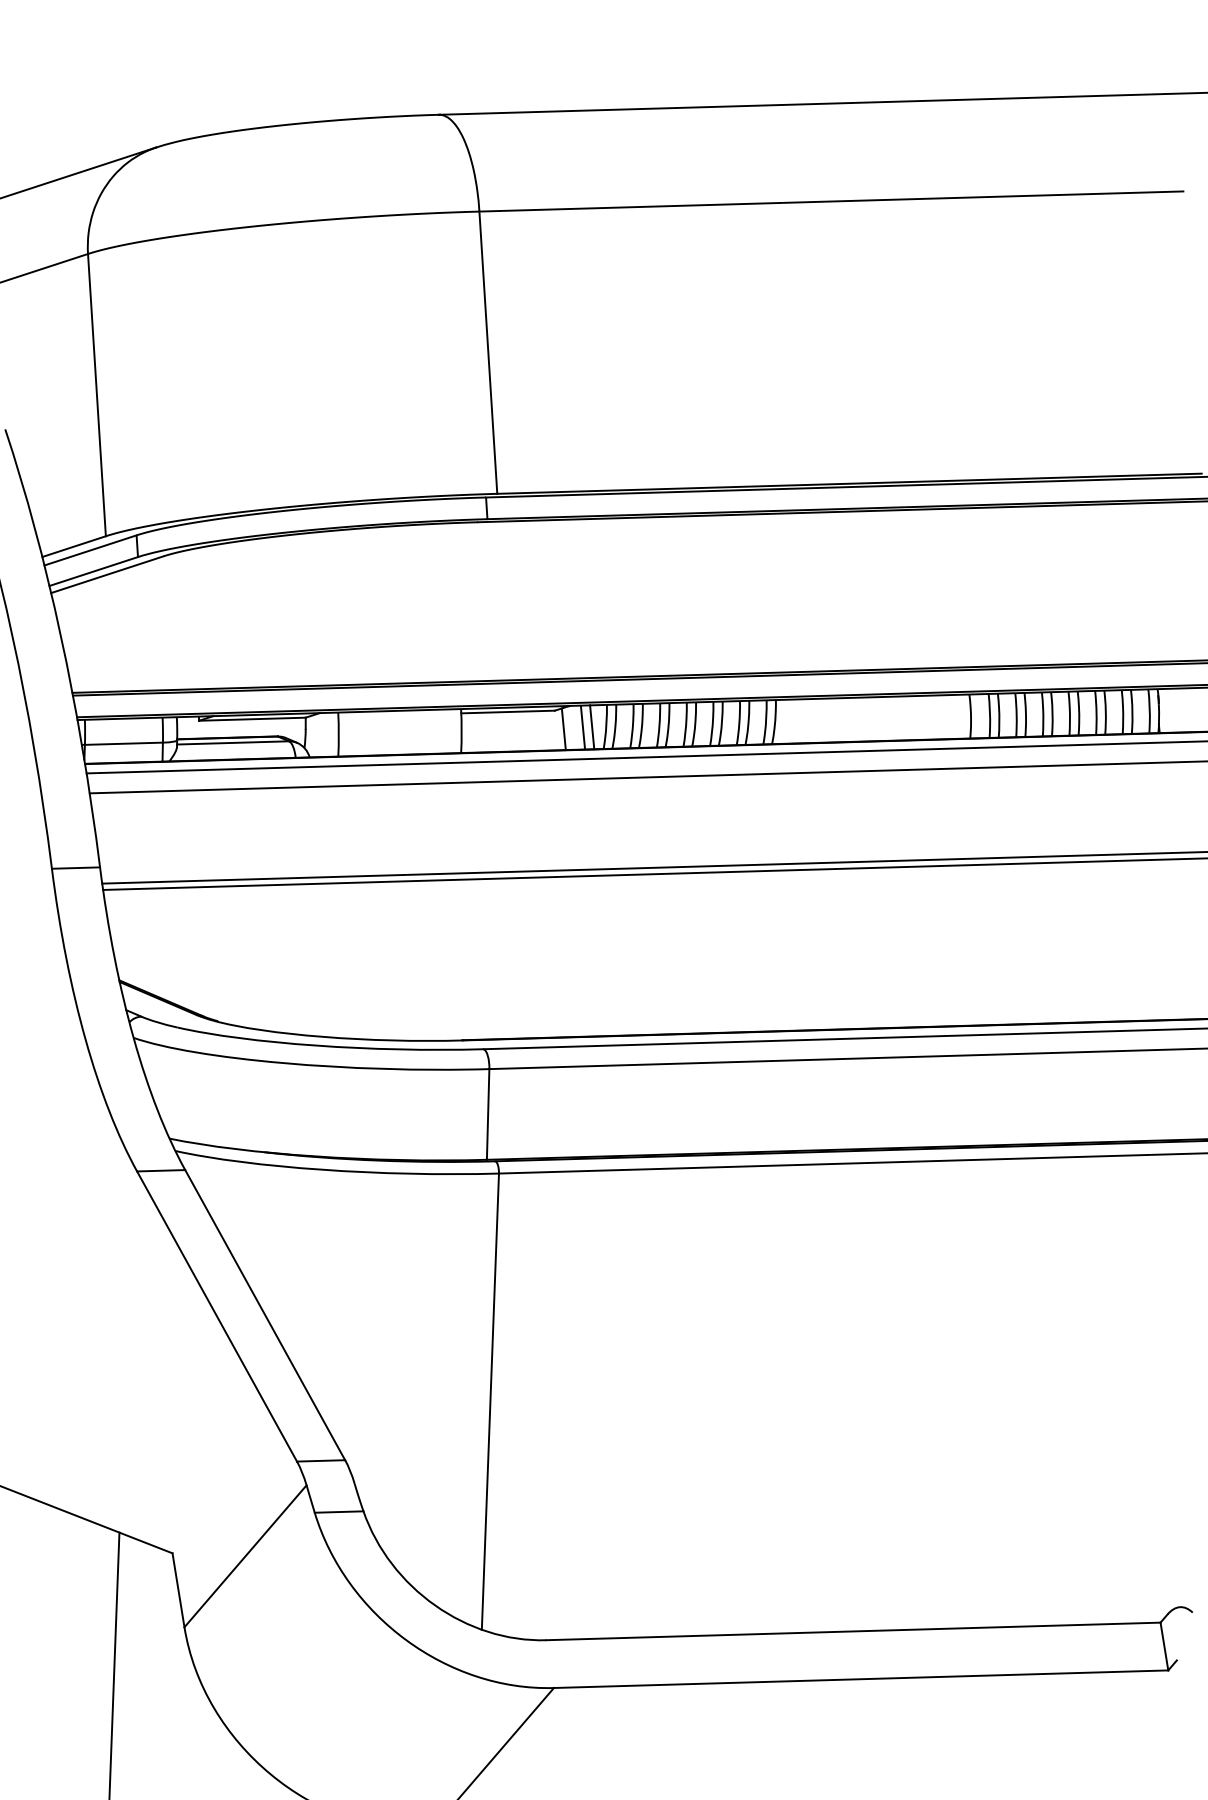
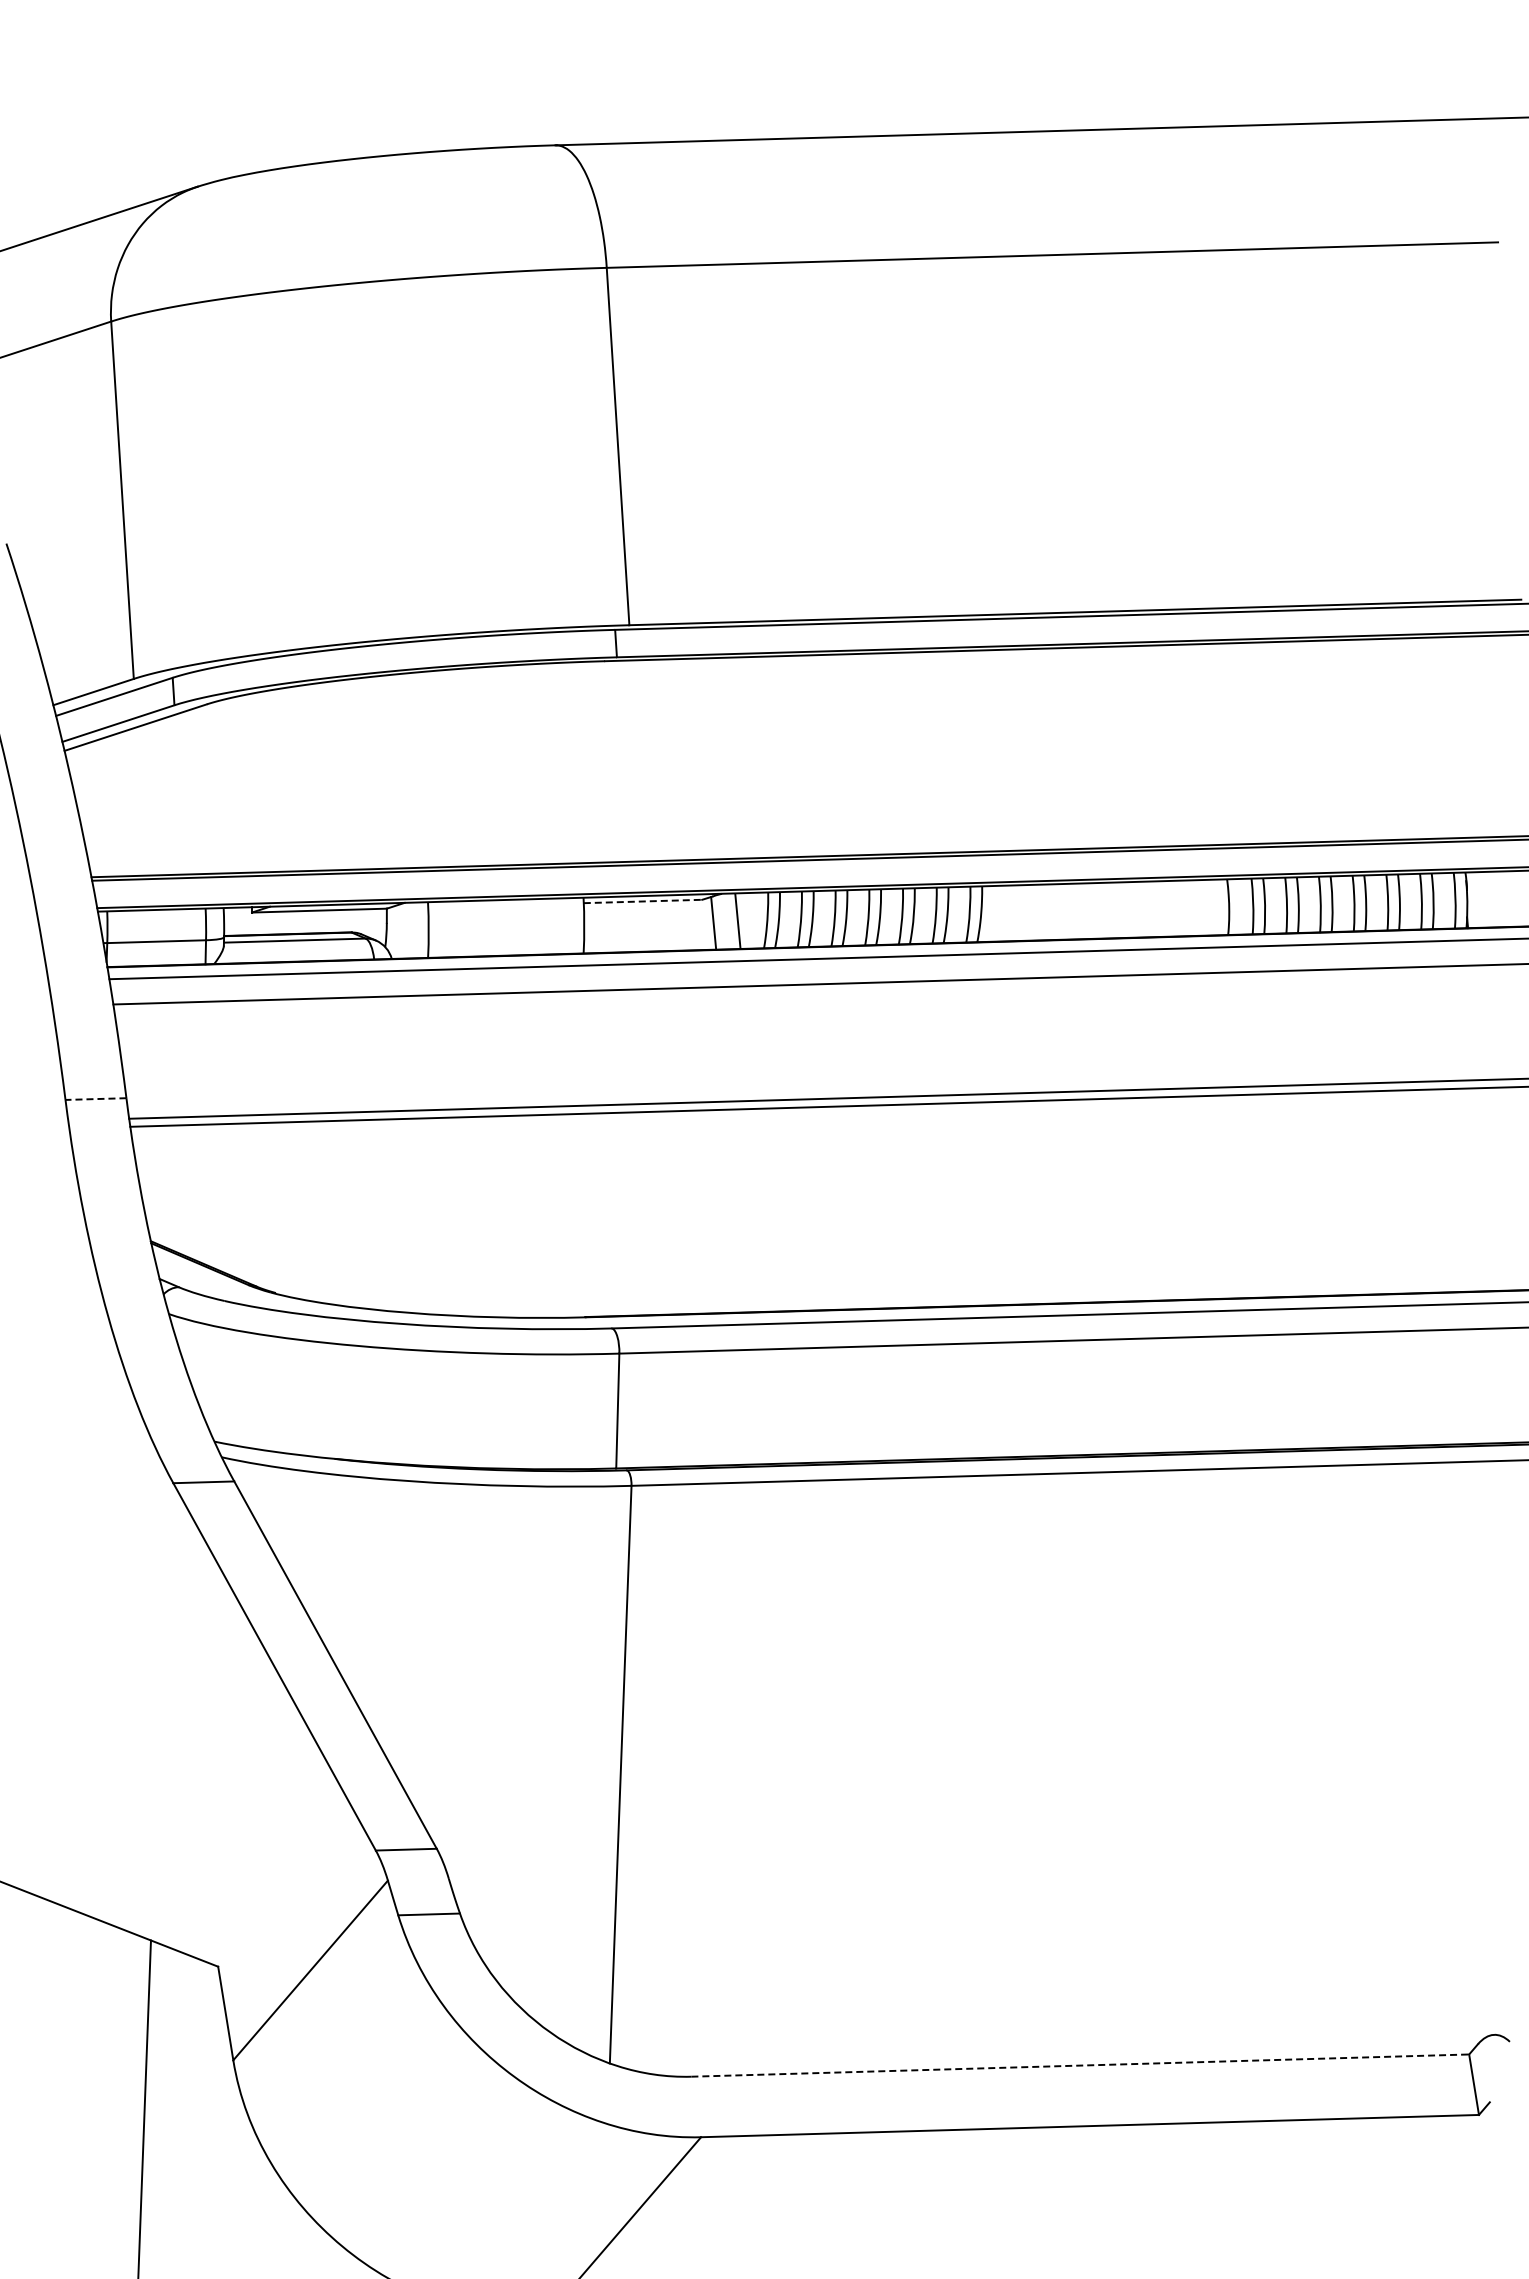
line: (508, 712) -> (643, 901), solid -> dashed
line: (592, 727) -> (749, 920), removed
line: (75, 868) -> (95, 1099), solid -> dashed
line: (853, 1631) -> (1080, 2065), solid -> dashed

